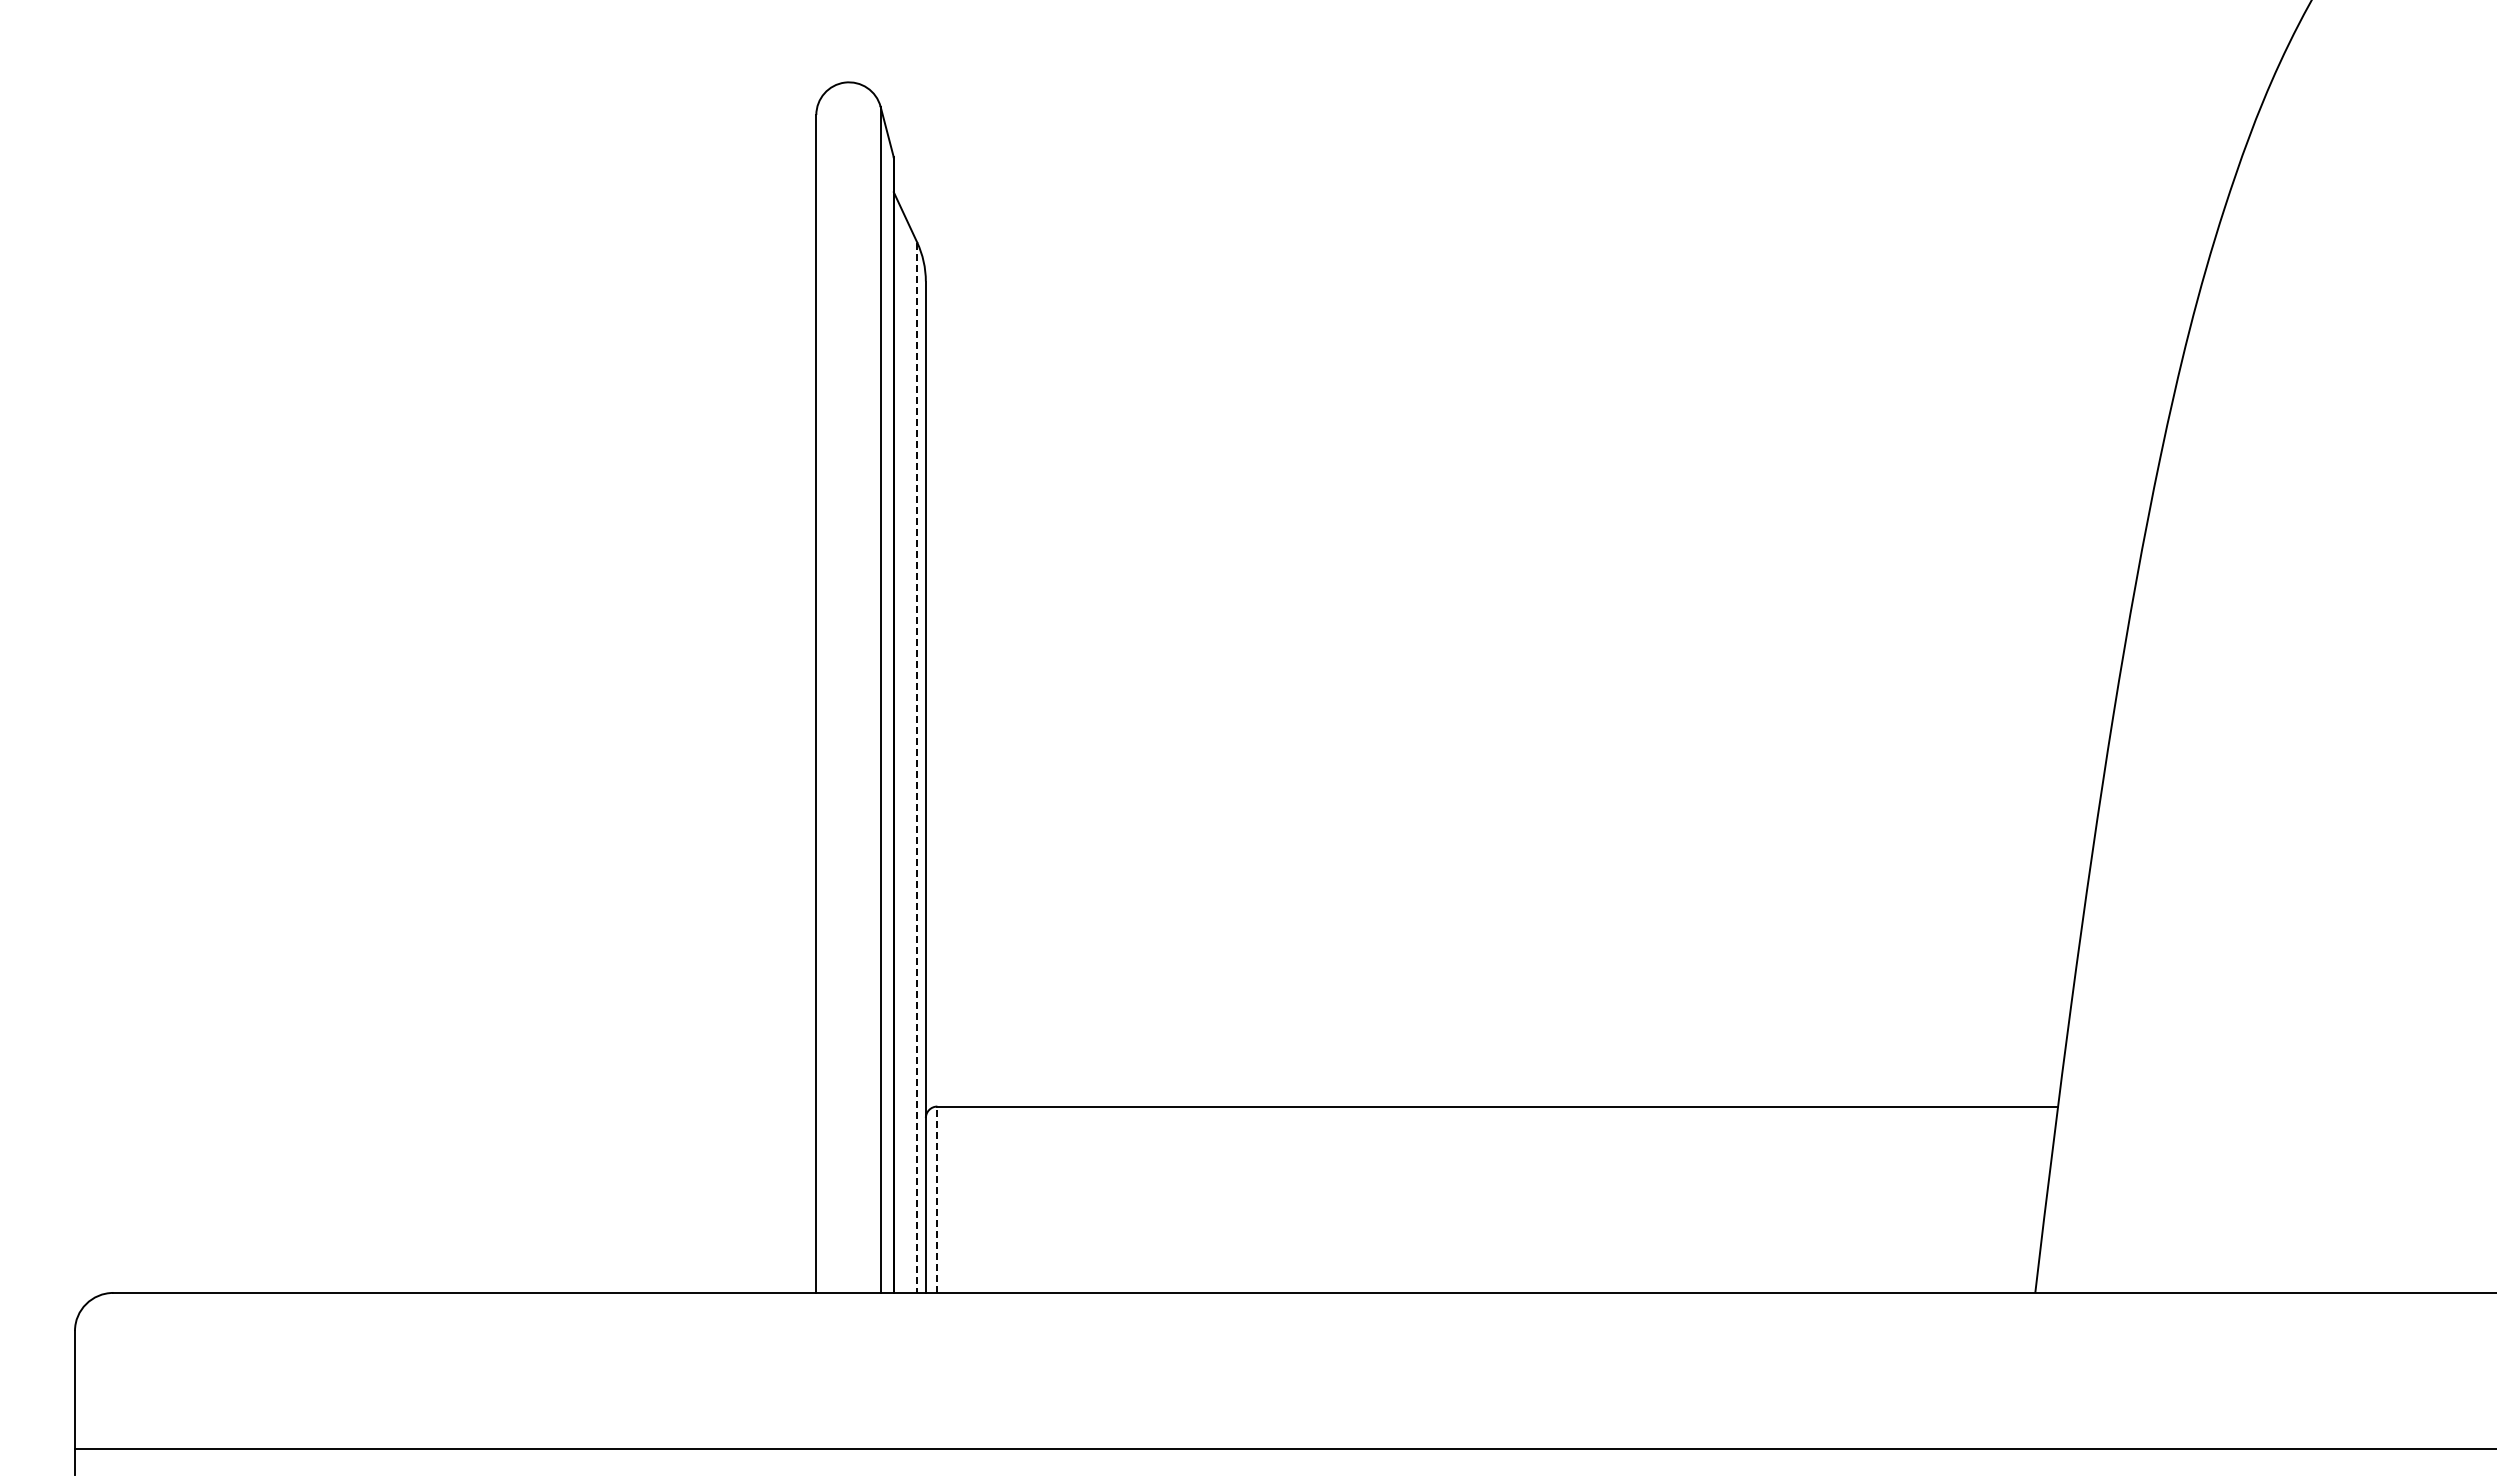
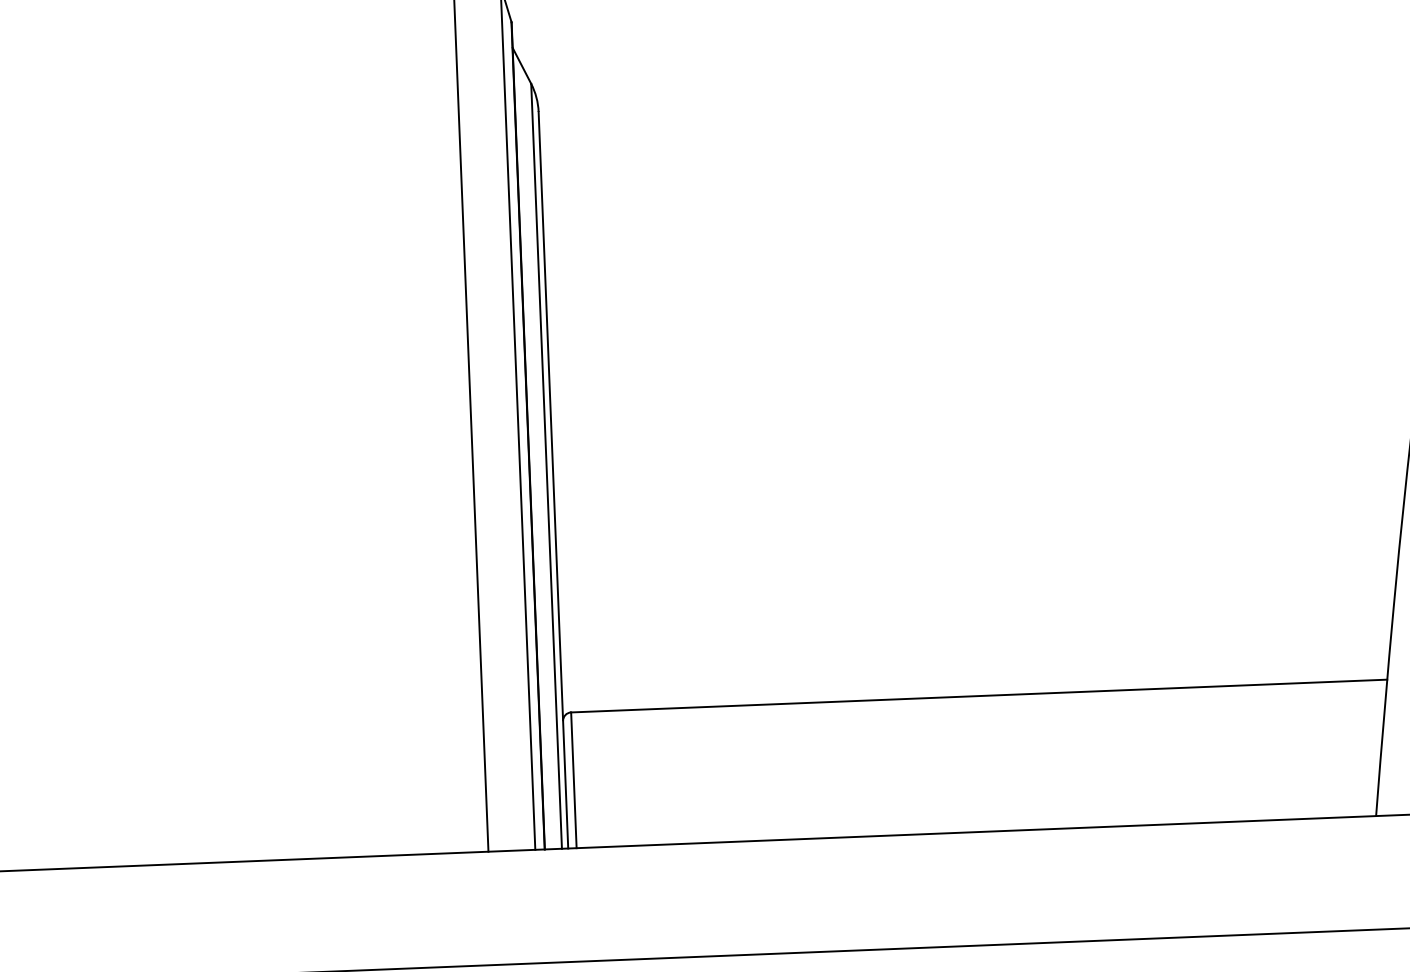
line: (917, 768) -> (546, 466), dashed -> solid
line: (937, 1199) -> (573, 780), dashed -> solid

